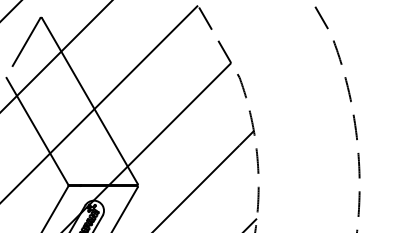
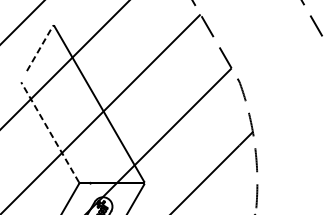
line: (26, 42) -> (39, 49), solid -> dashed
line: (37, 131) -> (50, 132), solid -> dashed

